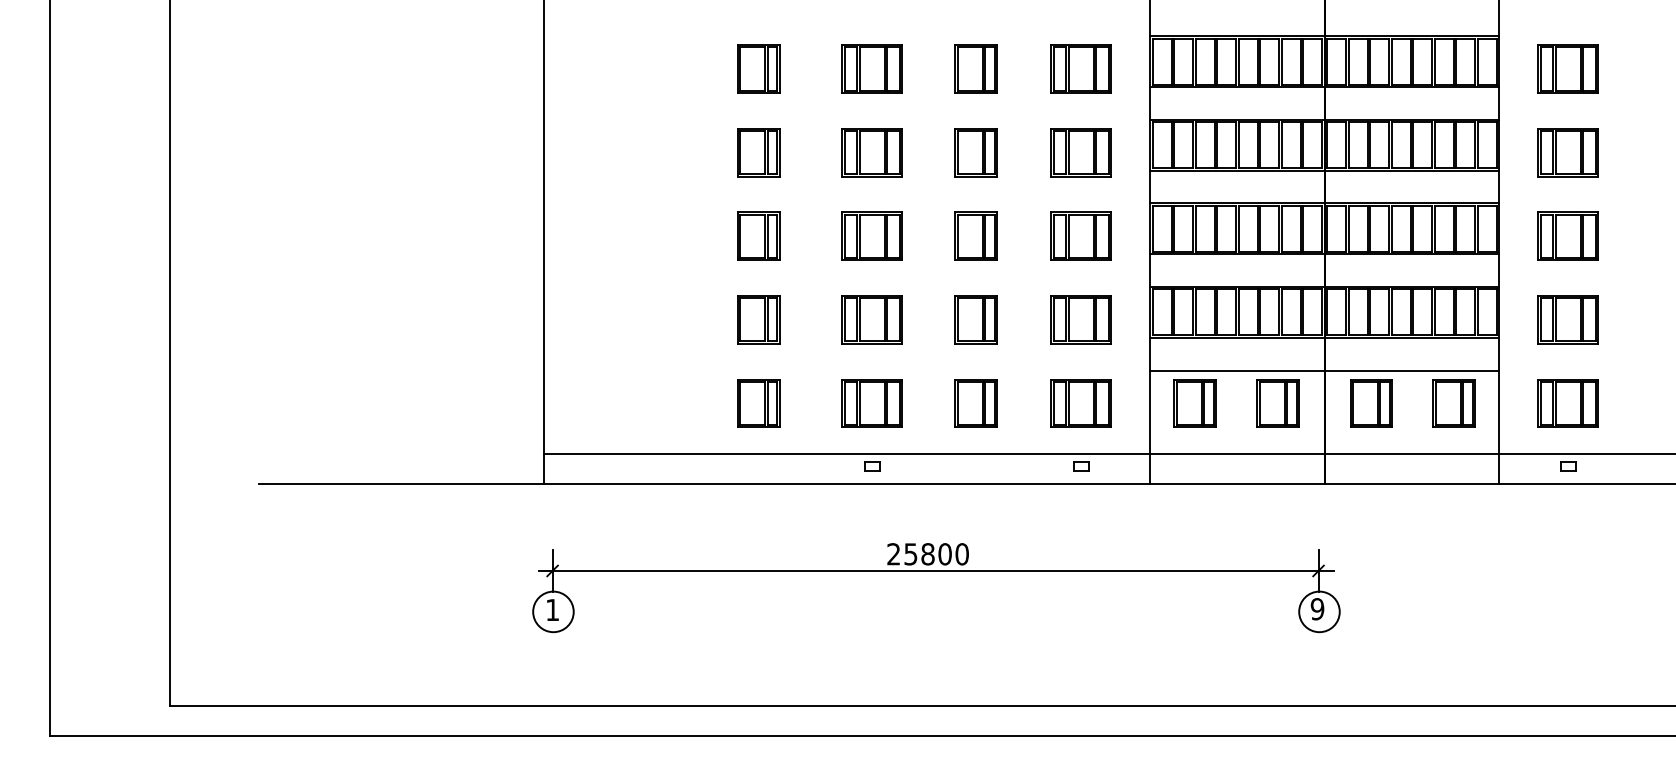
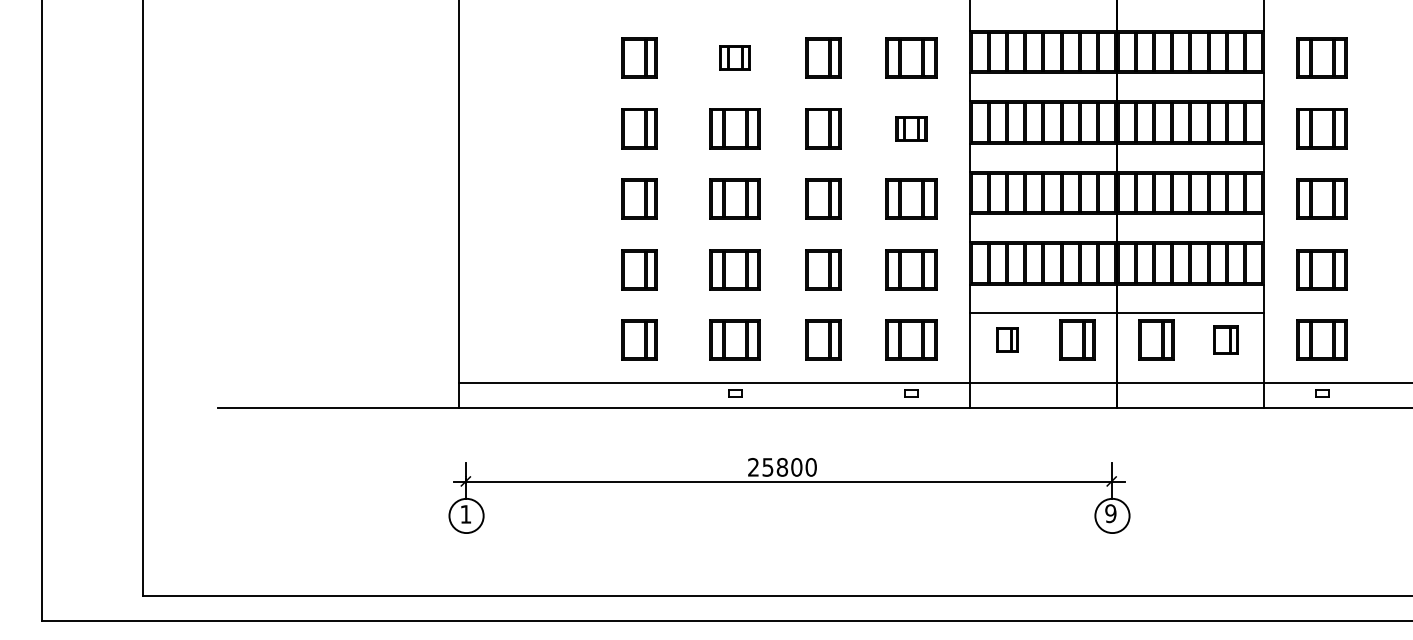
part: (871, 68) -> (734, 57), size x0.6
part: (1080, 152) -> (910, 128), size x0.6
part: (1194, 403) -> (1007, 340), size x0.6
part: (1453, 403) -> (1225, 340), size x0.7

